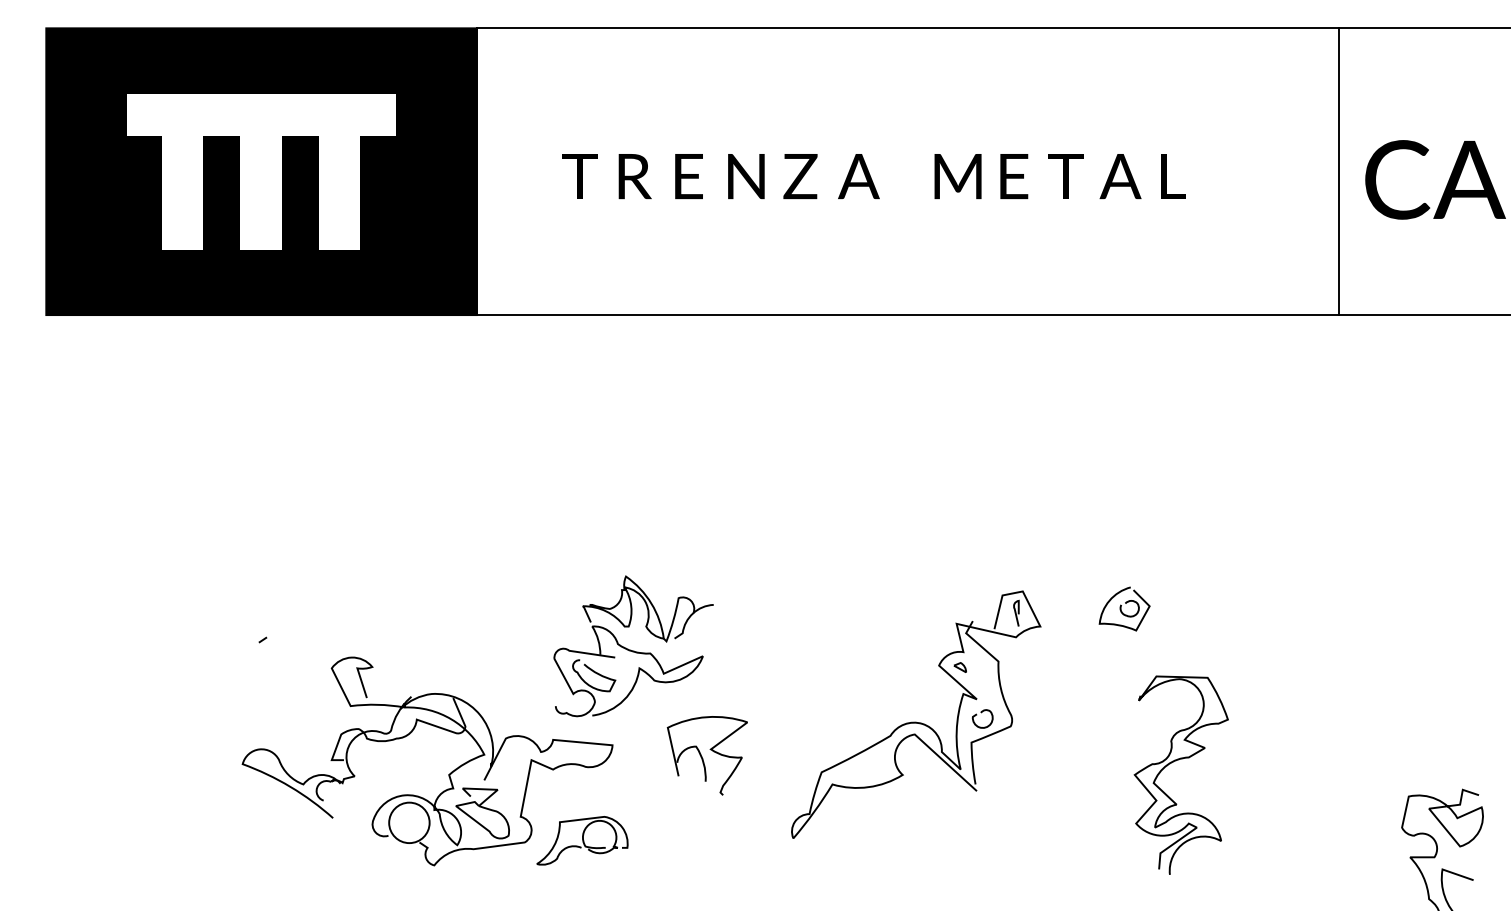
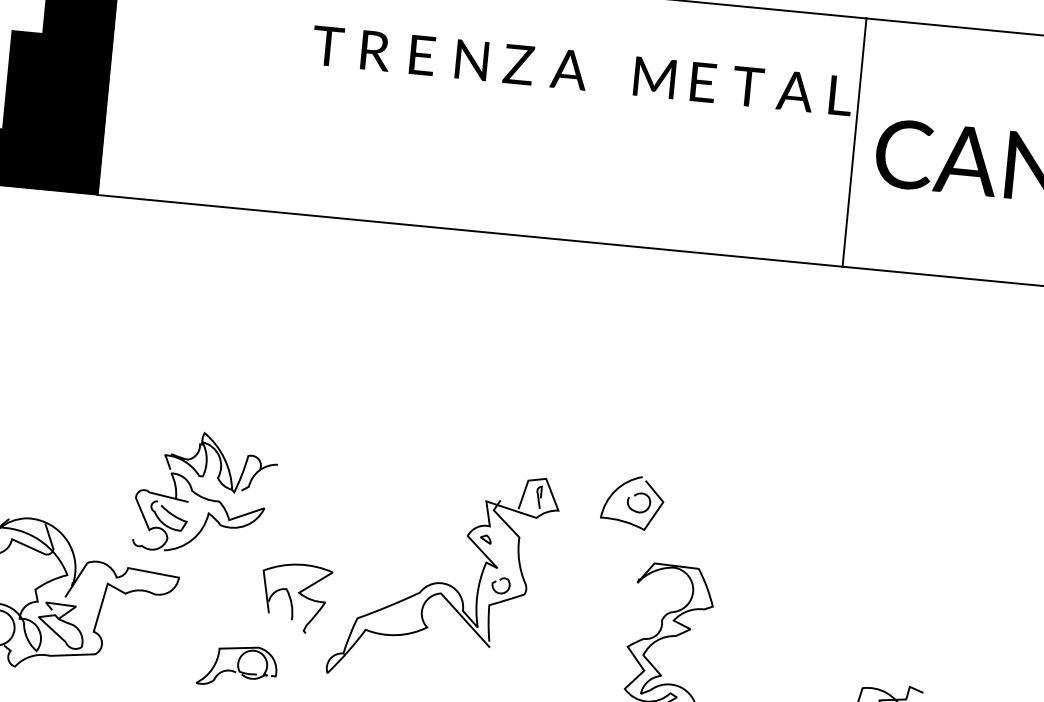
text: (873, 176) -> (581, 70), moved
part: (1124, 608) -> (632, 502), size x1.4
part: (706, 755) -> (294, 597), moved
part: (582, 840) -> (237, 666), moved

